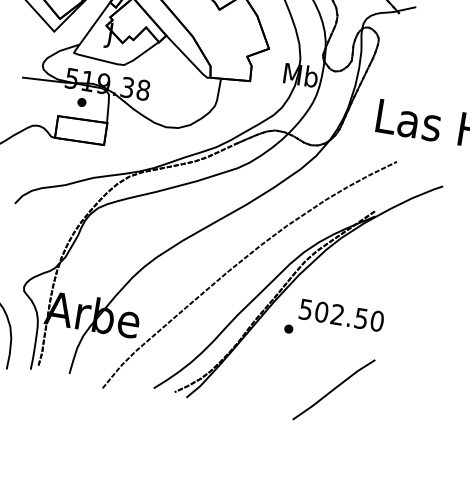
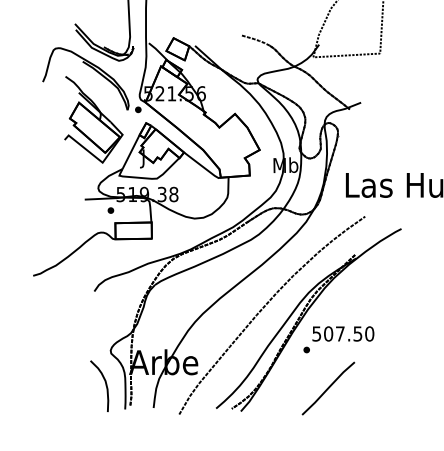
part: (81, 102) -> (110, 210), moved
text: (336, 313) -> (339, 333), 502.50 -> 507.50
line: (334, 389) -> (328, 388), moved

